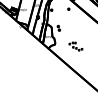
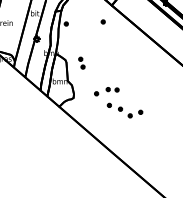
part: (75, 46) -> (117, 102), size x1.67

